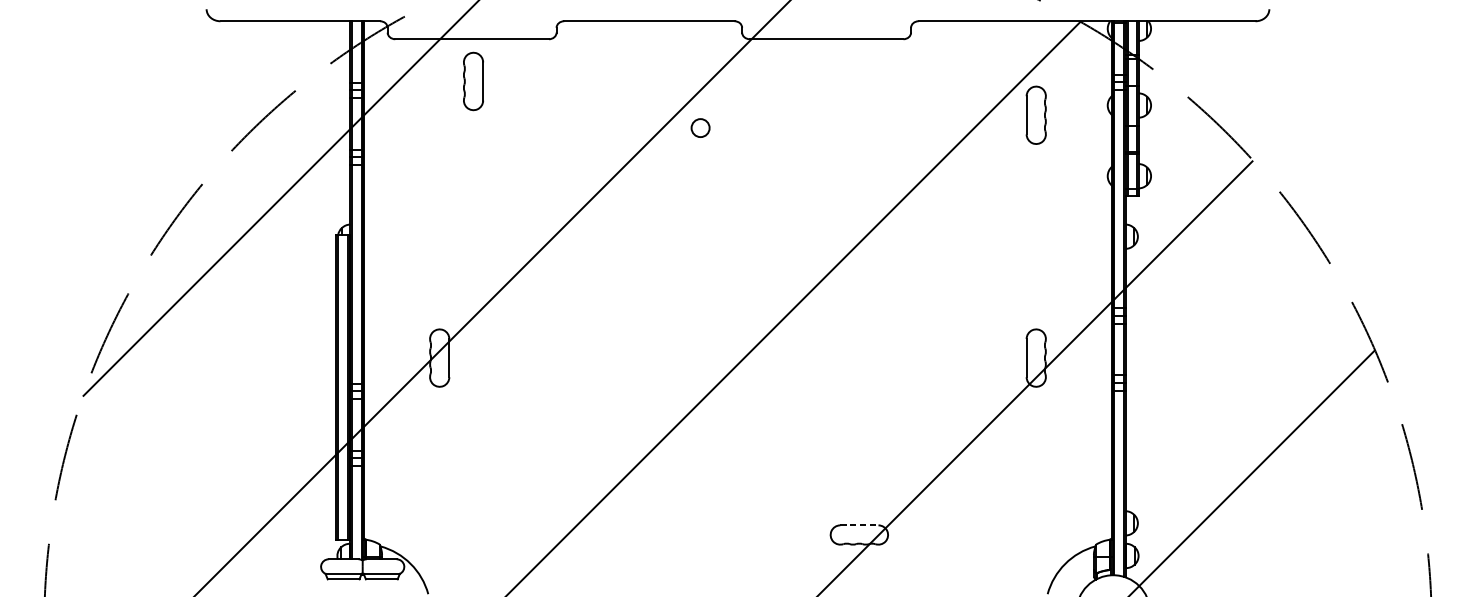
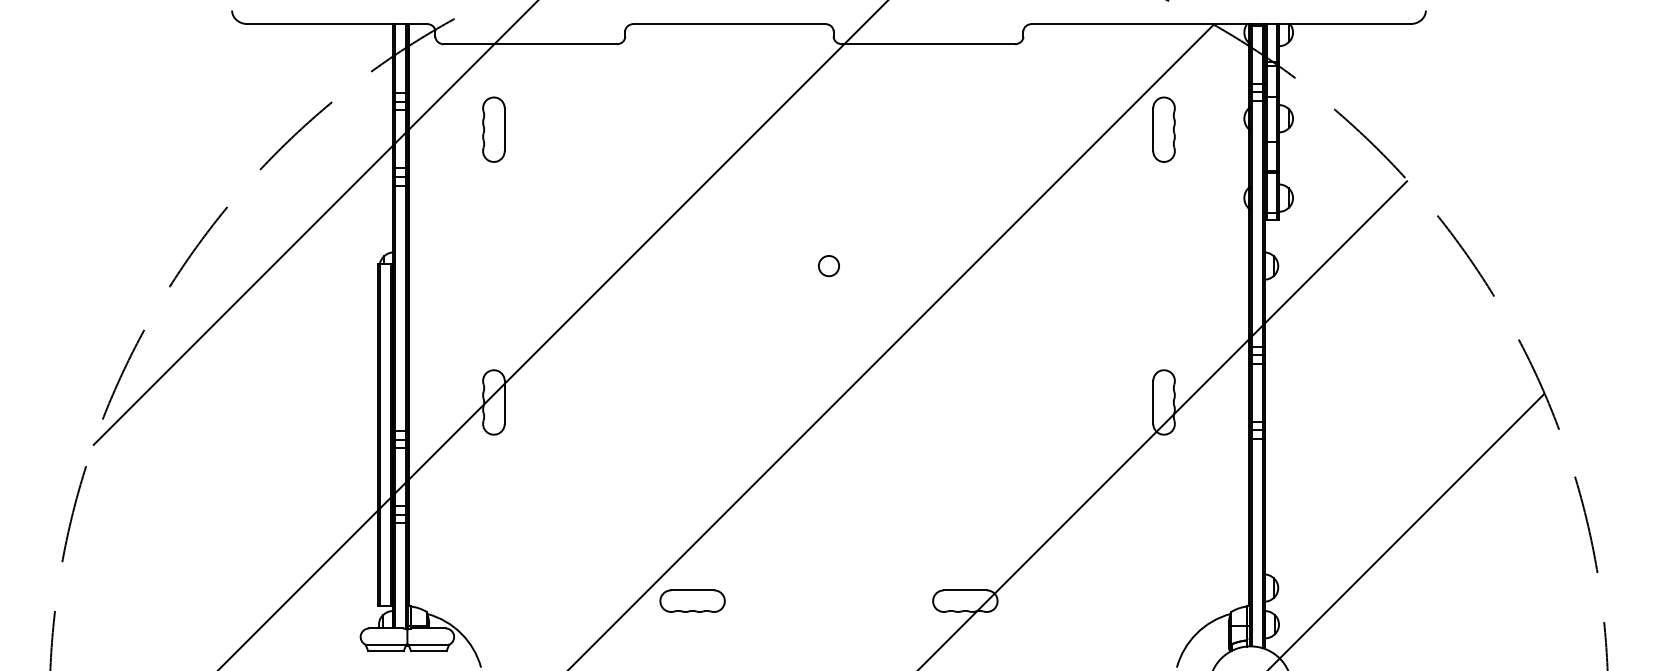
part: (473, 81) -> (493, 129), moved
circle: (700, 128) -> (828, 266), moved
line: (859, 525) -> (965, 590), dashed -> solid
part: (616, 534) -> (692, 600), added

